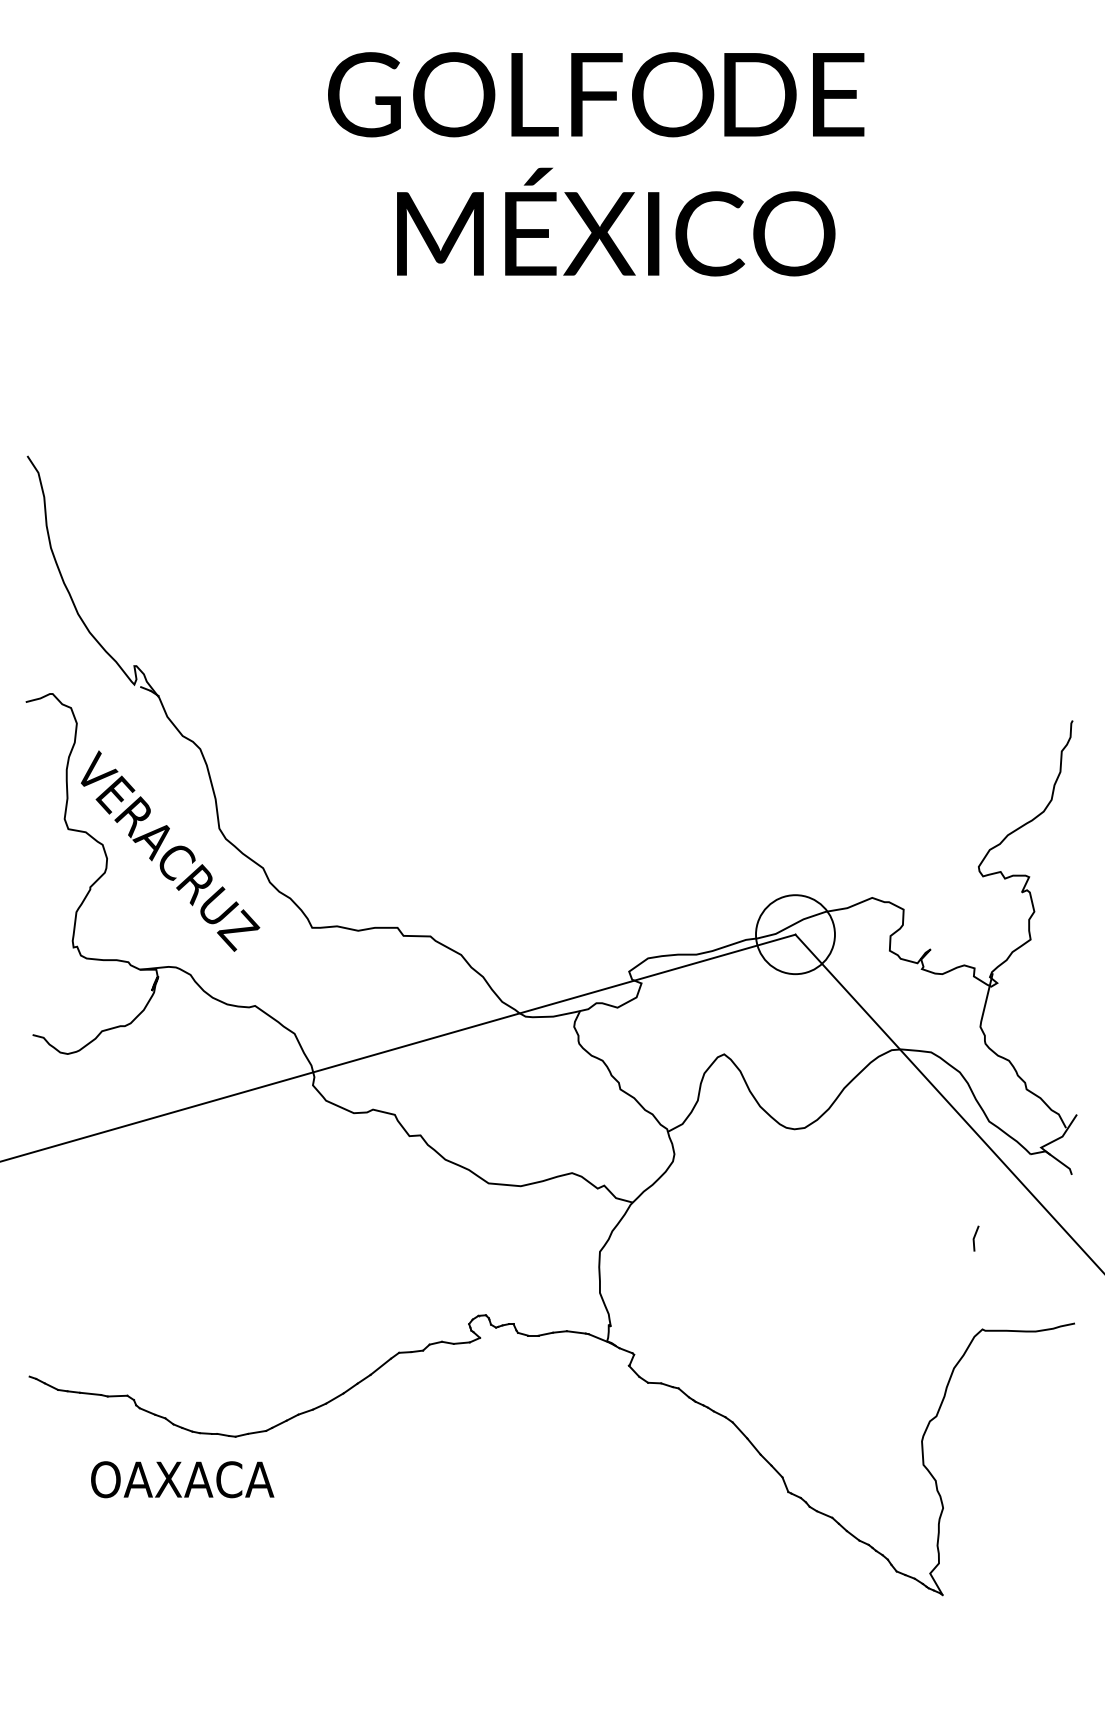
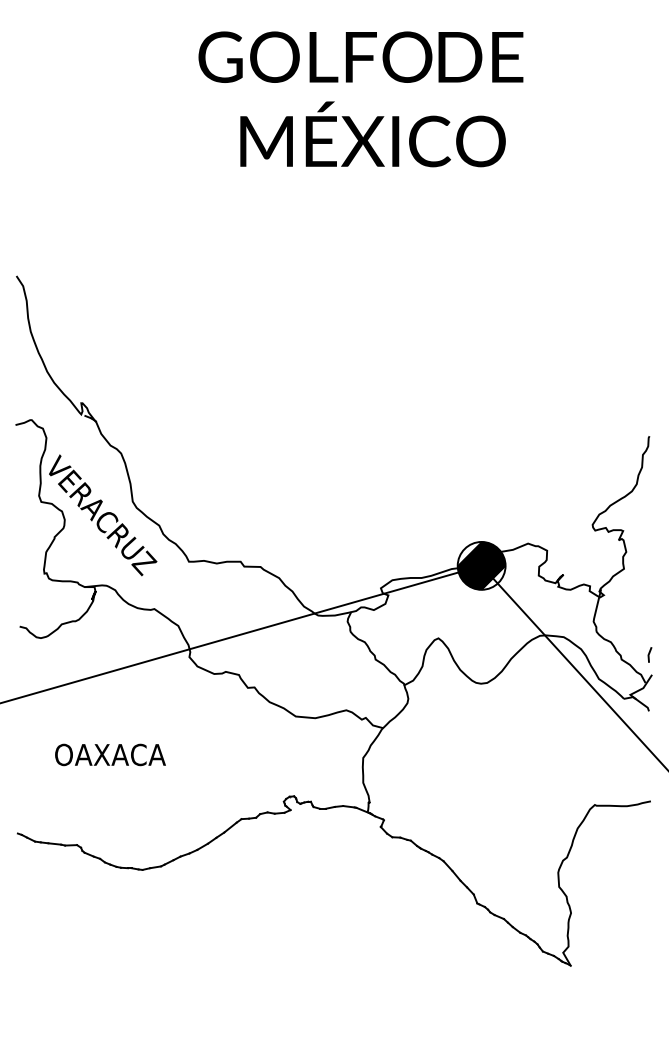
hatch: (795, 934) -> (481, 565), added
line: (975, 1237) -> (649, 654), moved
text: (182, 1478) -> (110, 754), moved

